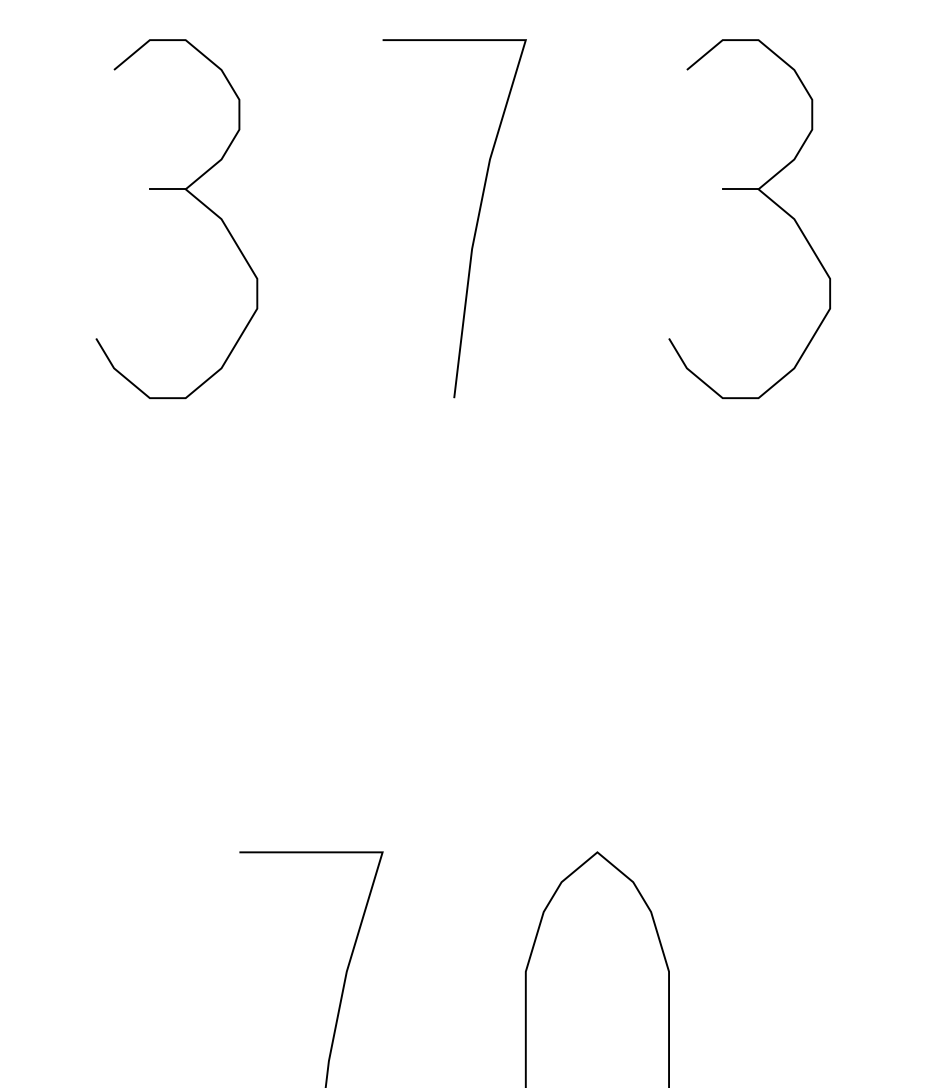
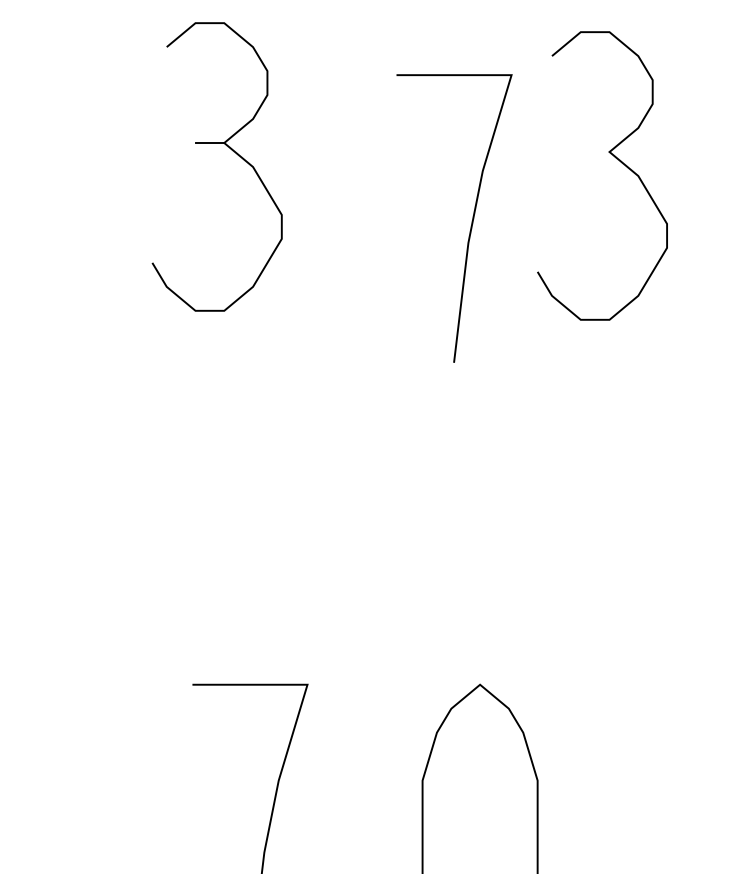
line: (739, 189) -> (594, 152), removed
part: (194, 198) -> (231, 150), moved
curve: (475, 222) -> (471, 221), moved

